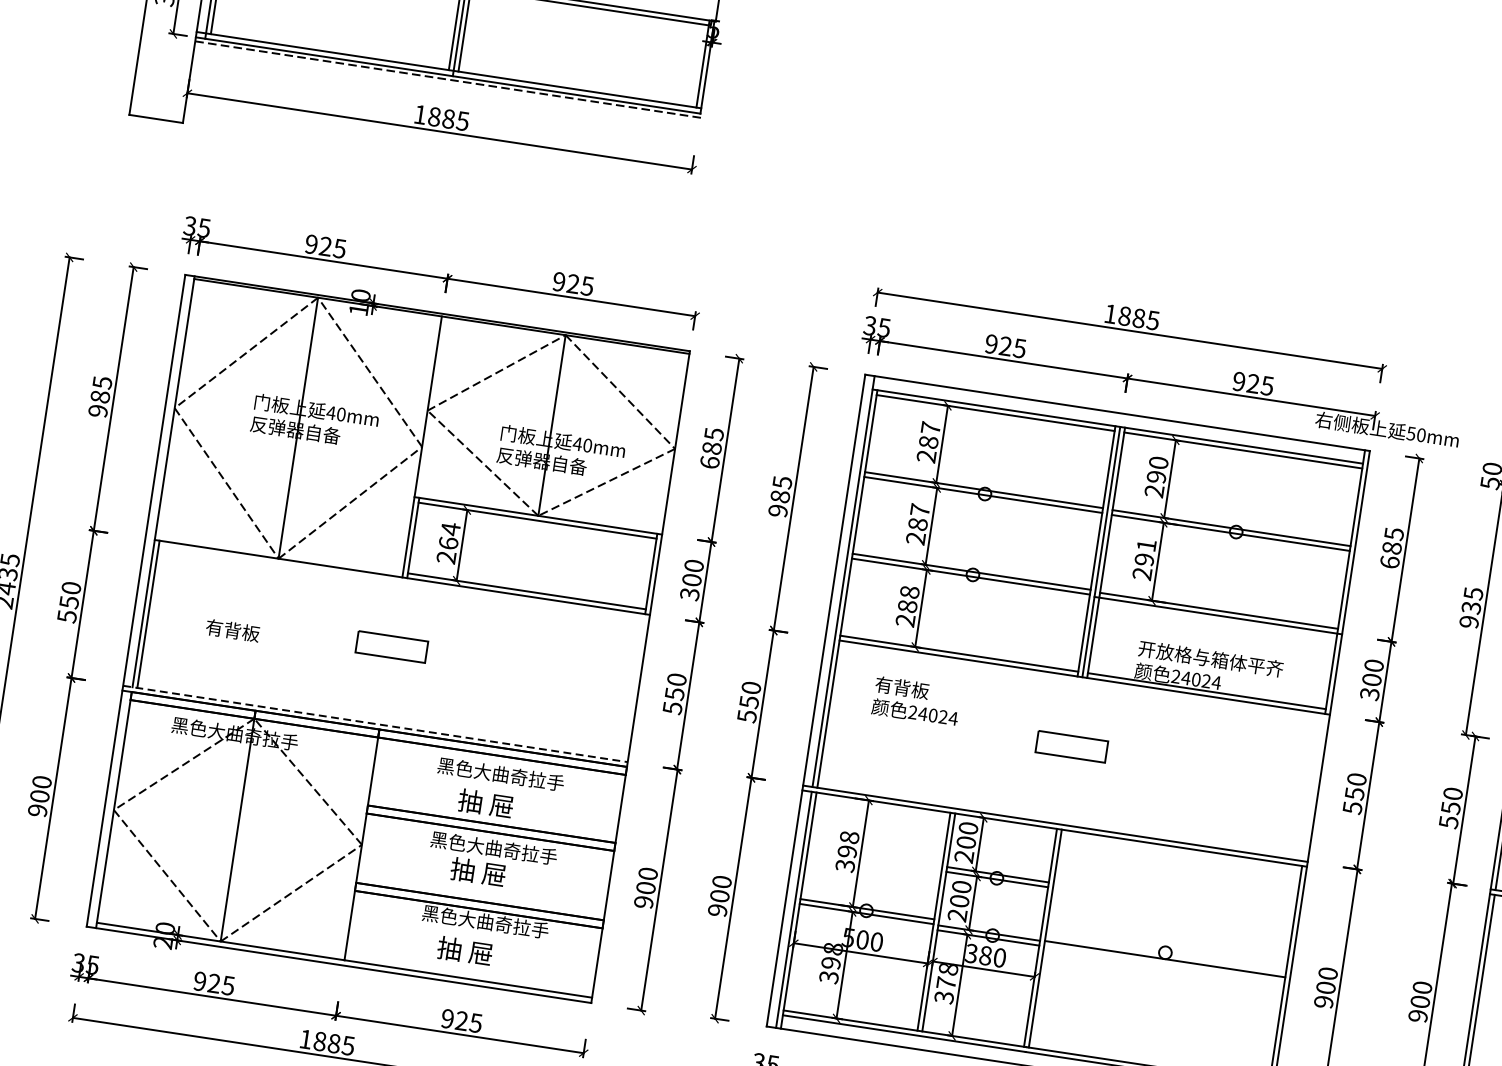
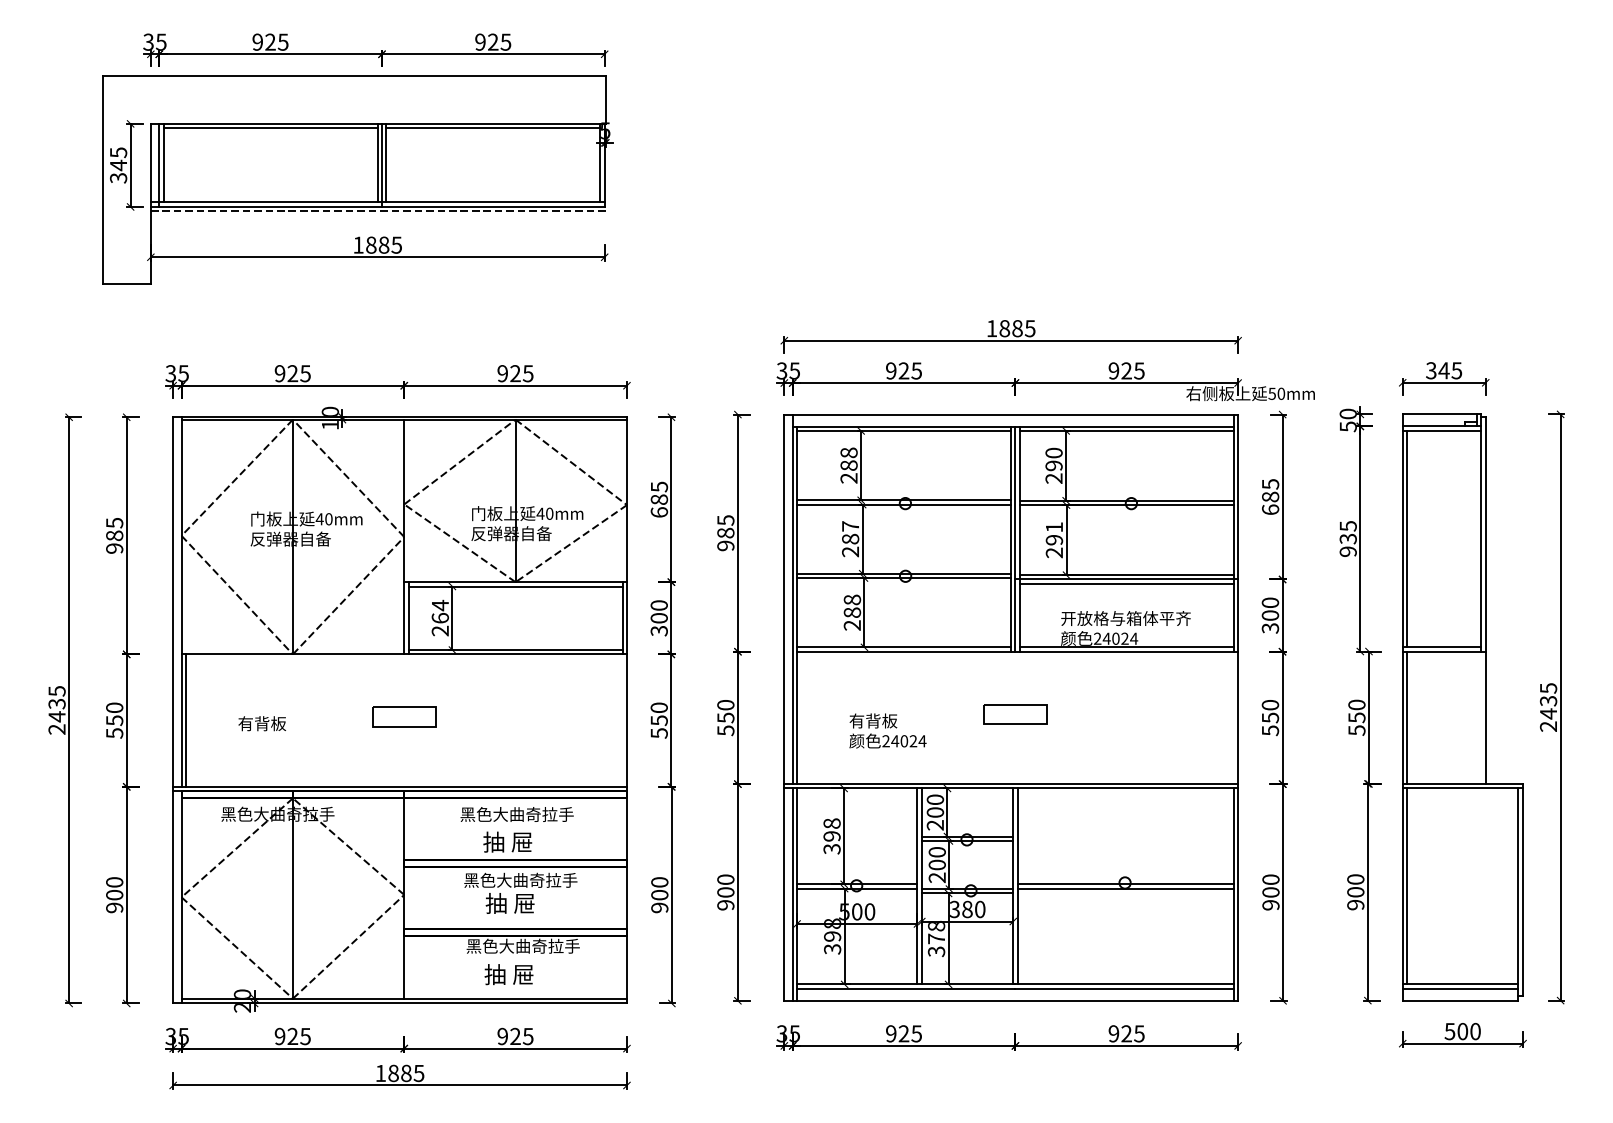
text: (930, 427) -> (848, 452), 287 -> 288
line: (1217, 620) -> (1126, 583), added
text: (916, 700) -> (887, 730), moved
line: (375, 723) -> (400, 786), dashed -> solid
line: (1165, 954) -> (1125, 884), added

